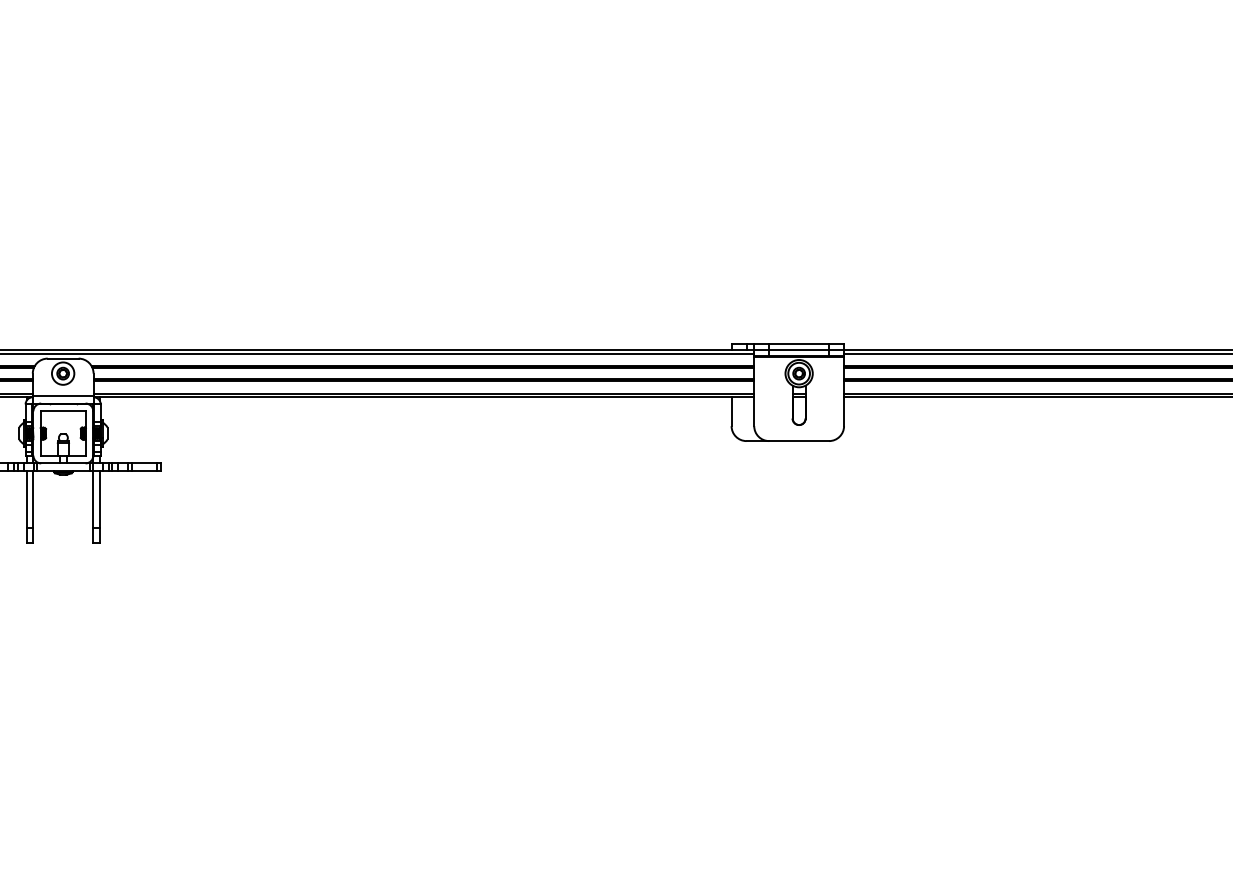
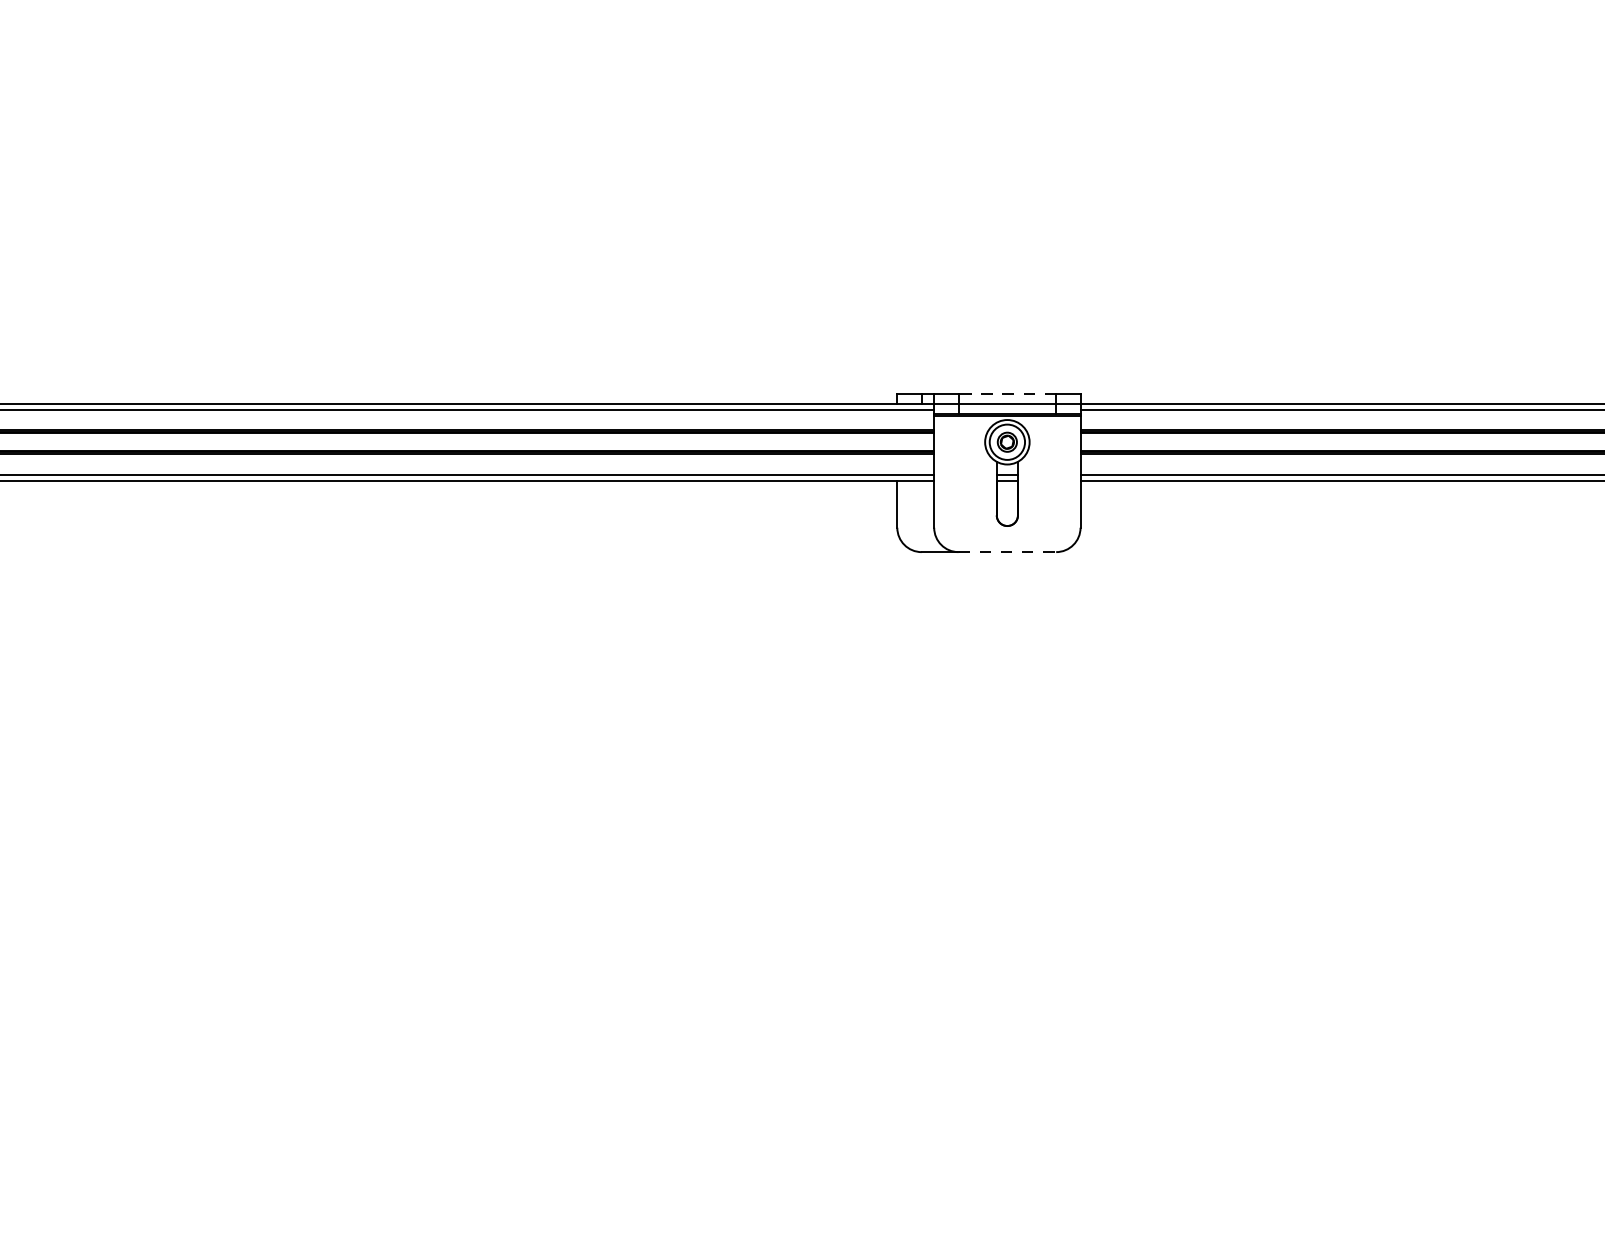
line: (799, 343) -> (1007, 393), solid -> dashed
line: (799, 441) -> (1007, 552), solid -> dashed

